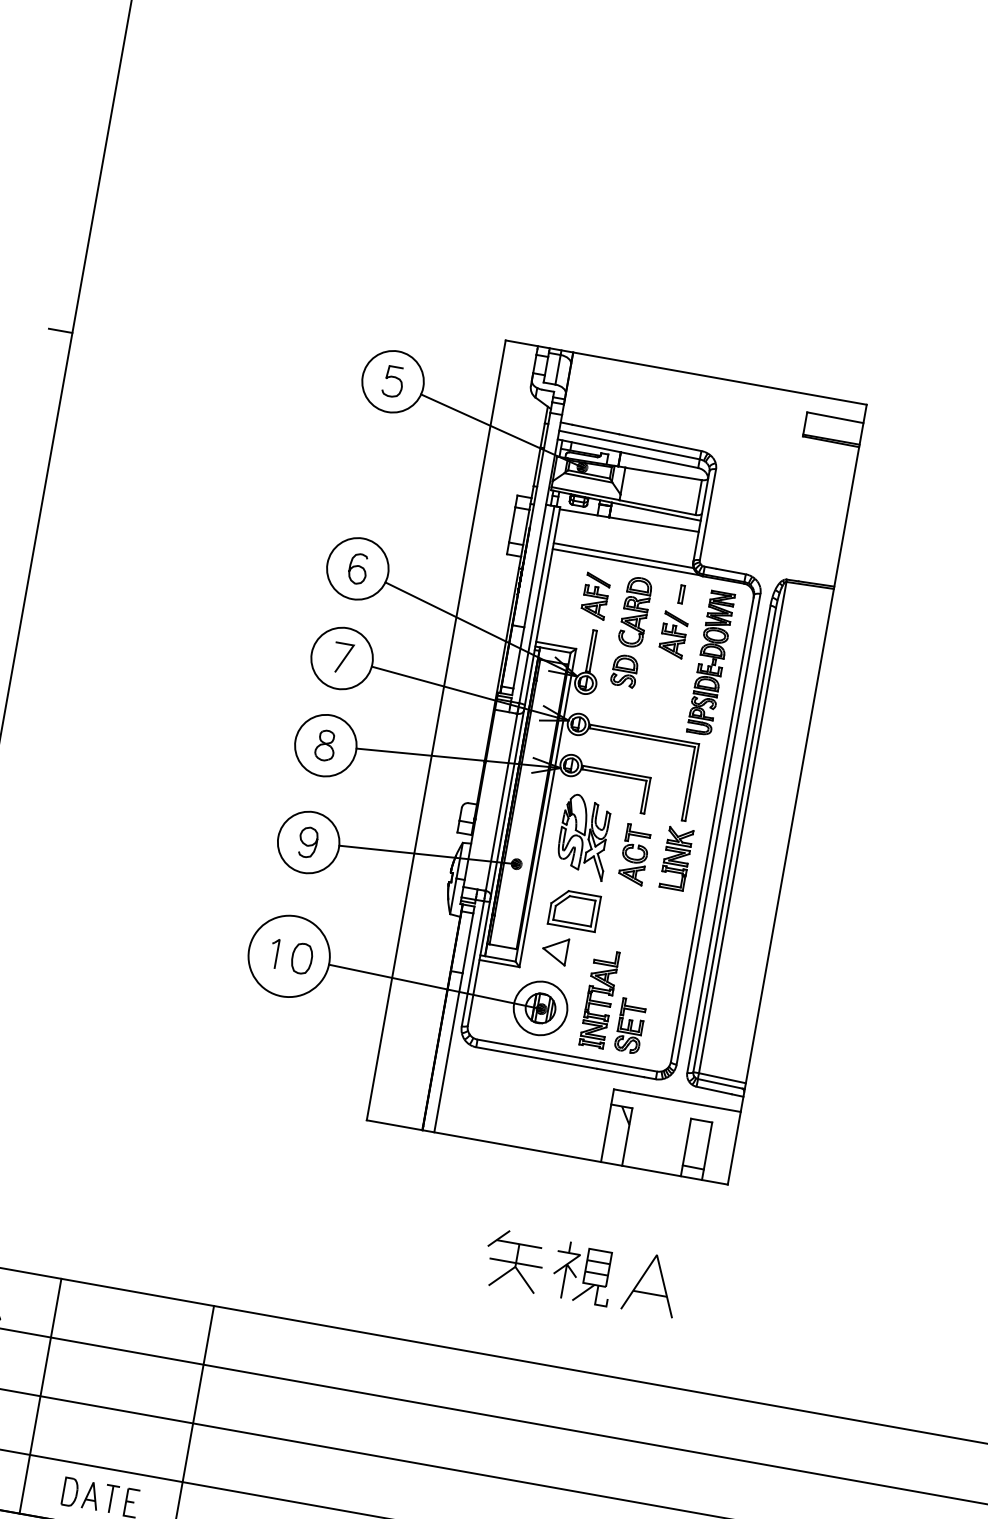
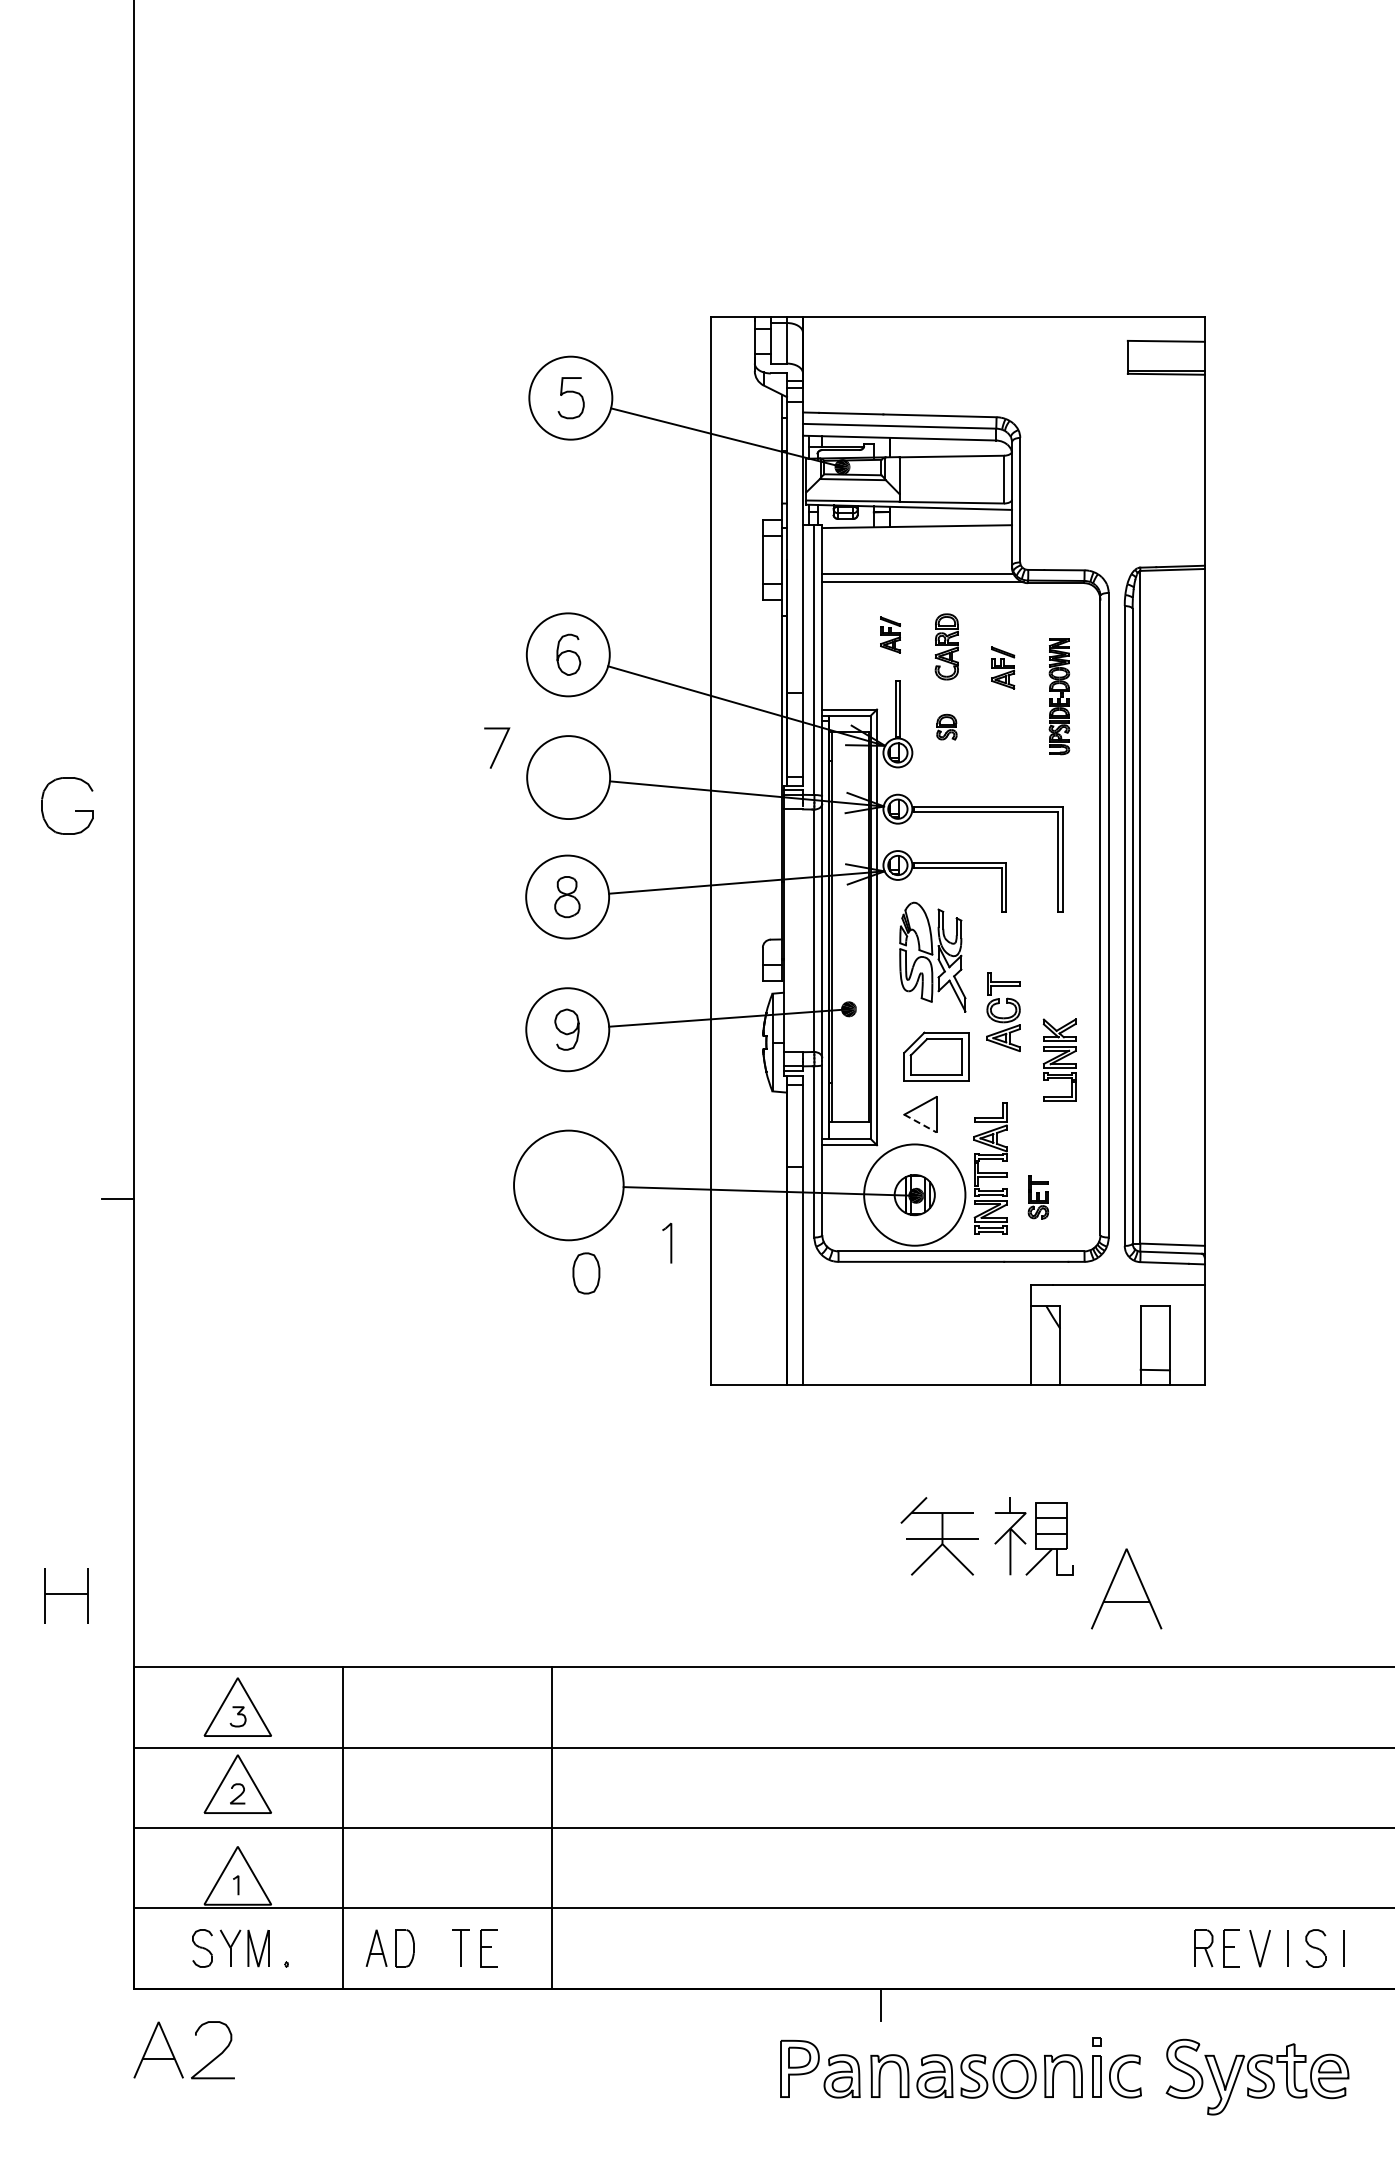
line: (60, 331) -> (117, 409), removed
part: (681, 593) -> (1004, 611), removed
part: (595, 595) -> (890, 634), size x0.6
part: (635, 611) -> (946, 646), size x0.7
part: (673, 634) -> (1002, 667), size x0.7
line: (343, 658) -> (498, 748), moved
part: (711, 663) -> (1059, 696), size x0.6
part: (624, 670) -> (946, 726), size x0.6
part: (634, 854) -> (1003, 1011), moved
part: (676, 858) -> (1059, 1059), moved
part: (274, 953) -> (667, 1242), moved
line: (554, 956) -> (920, 1123), solid -> dashed
part: (302, 958) -> (586, 1273), moved
circle: (540, 1007) -> (914, 1194), size x1.4
part: (630, 1026) -> (1038, 1197), size x0.6
part: (651, 1283) -> (1126, 1588), moved
part: (91, 1495) -> (376, 1947), moved

